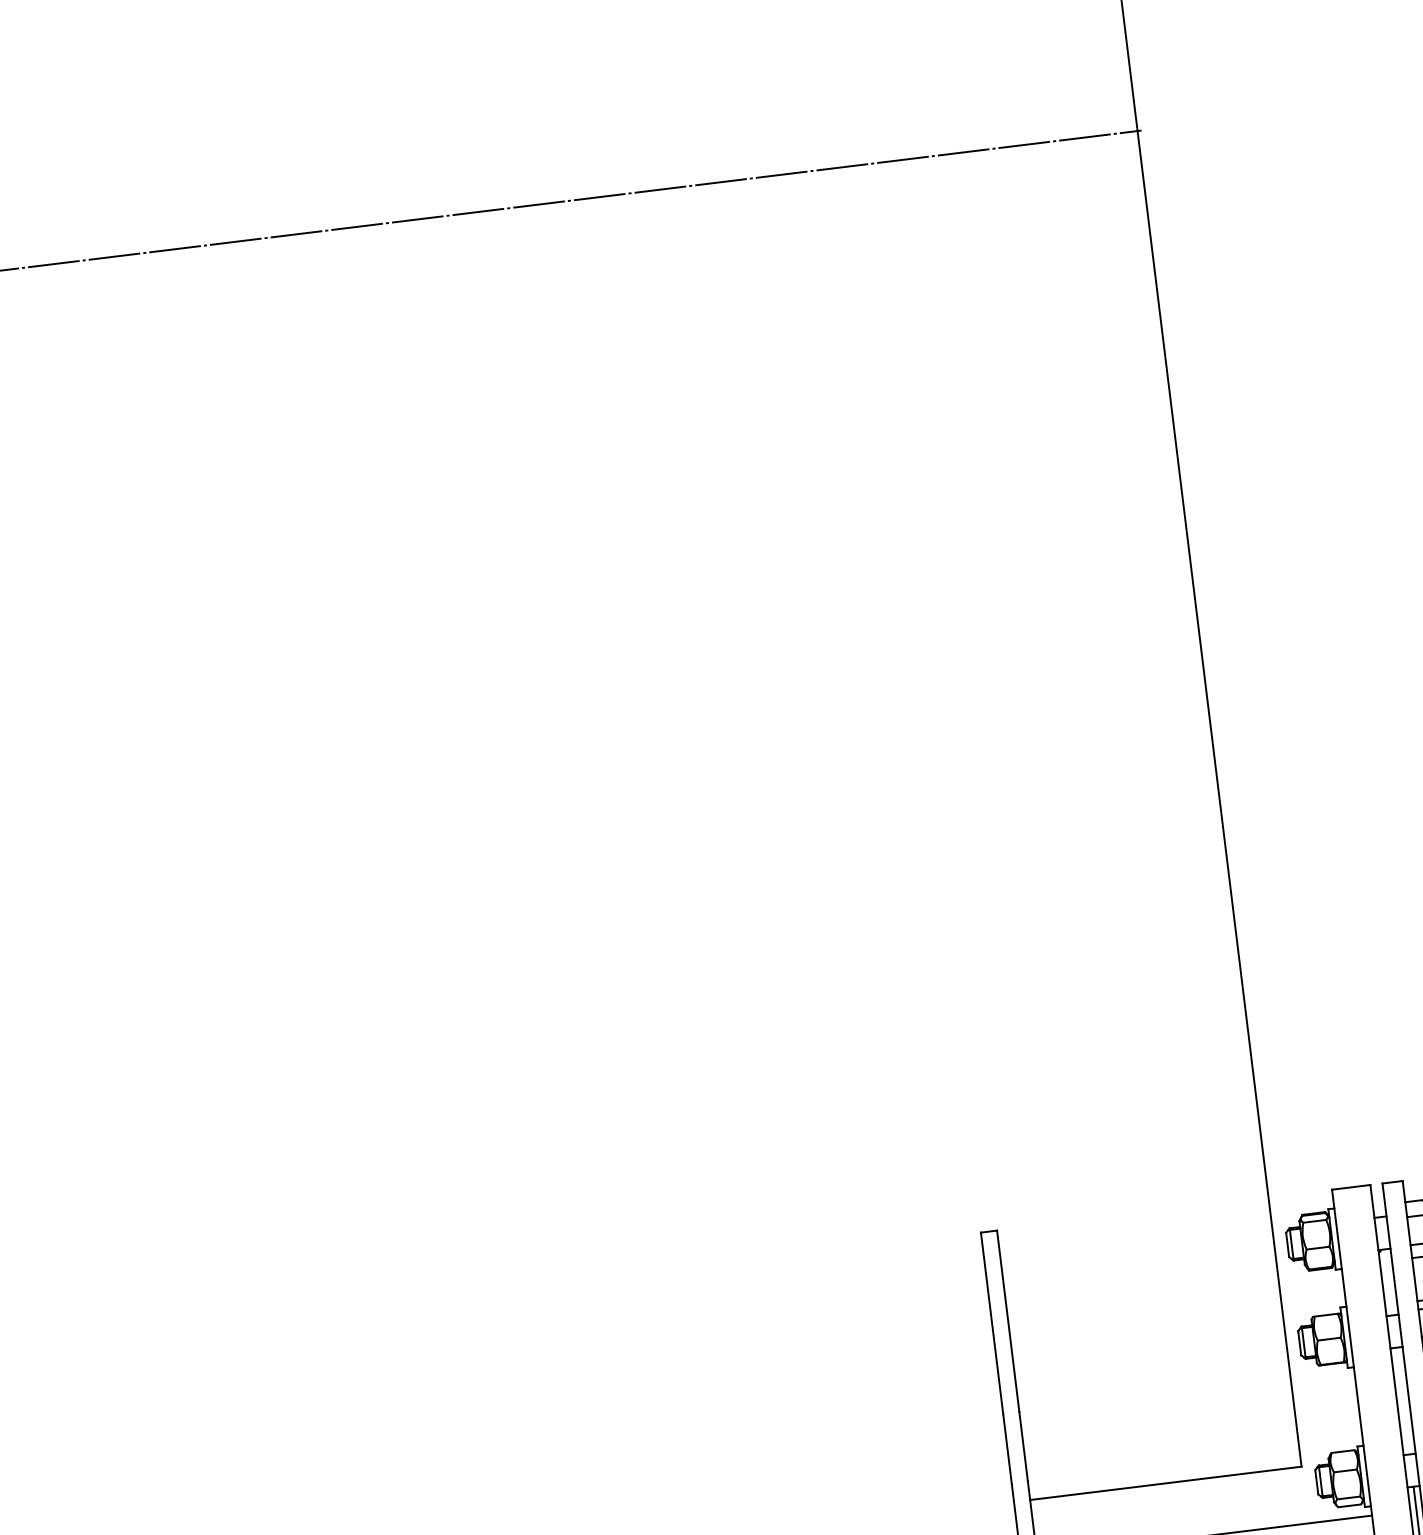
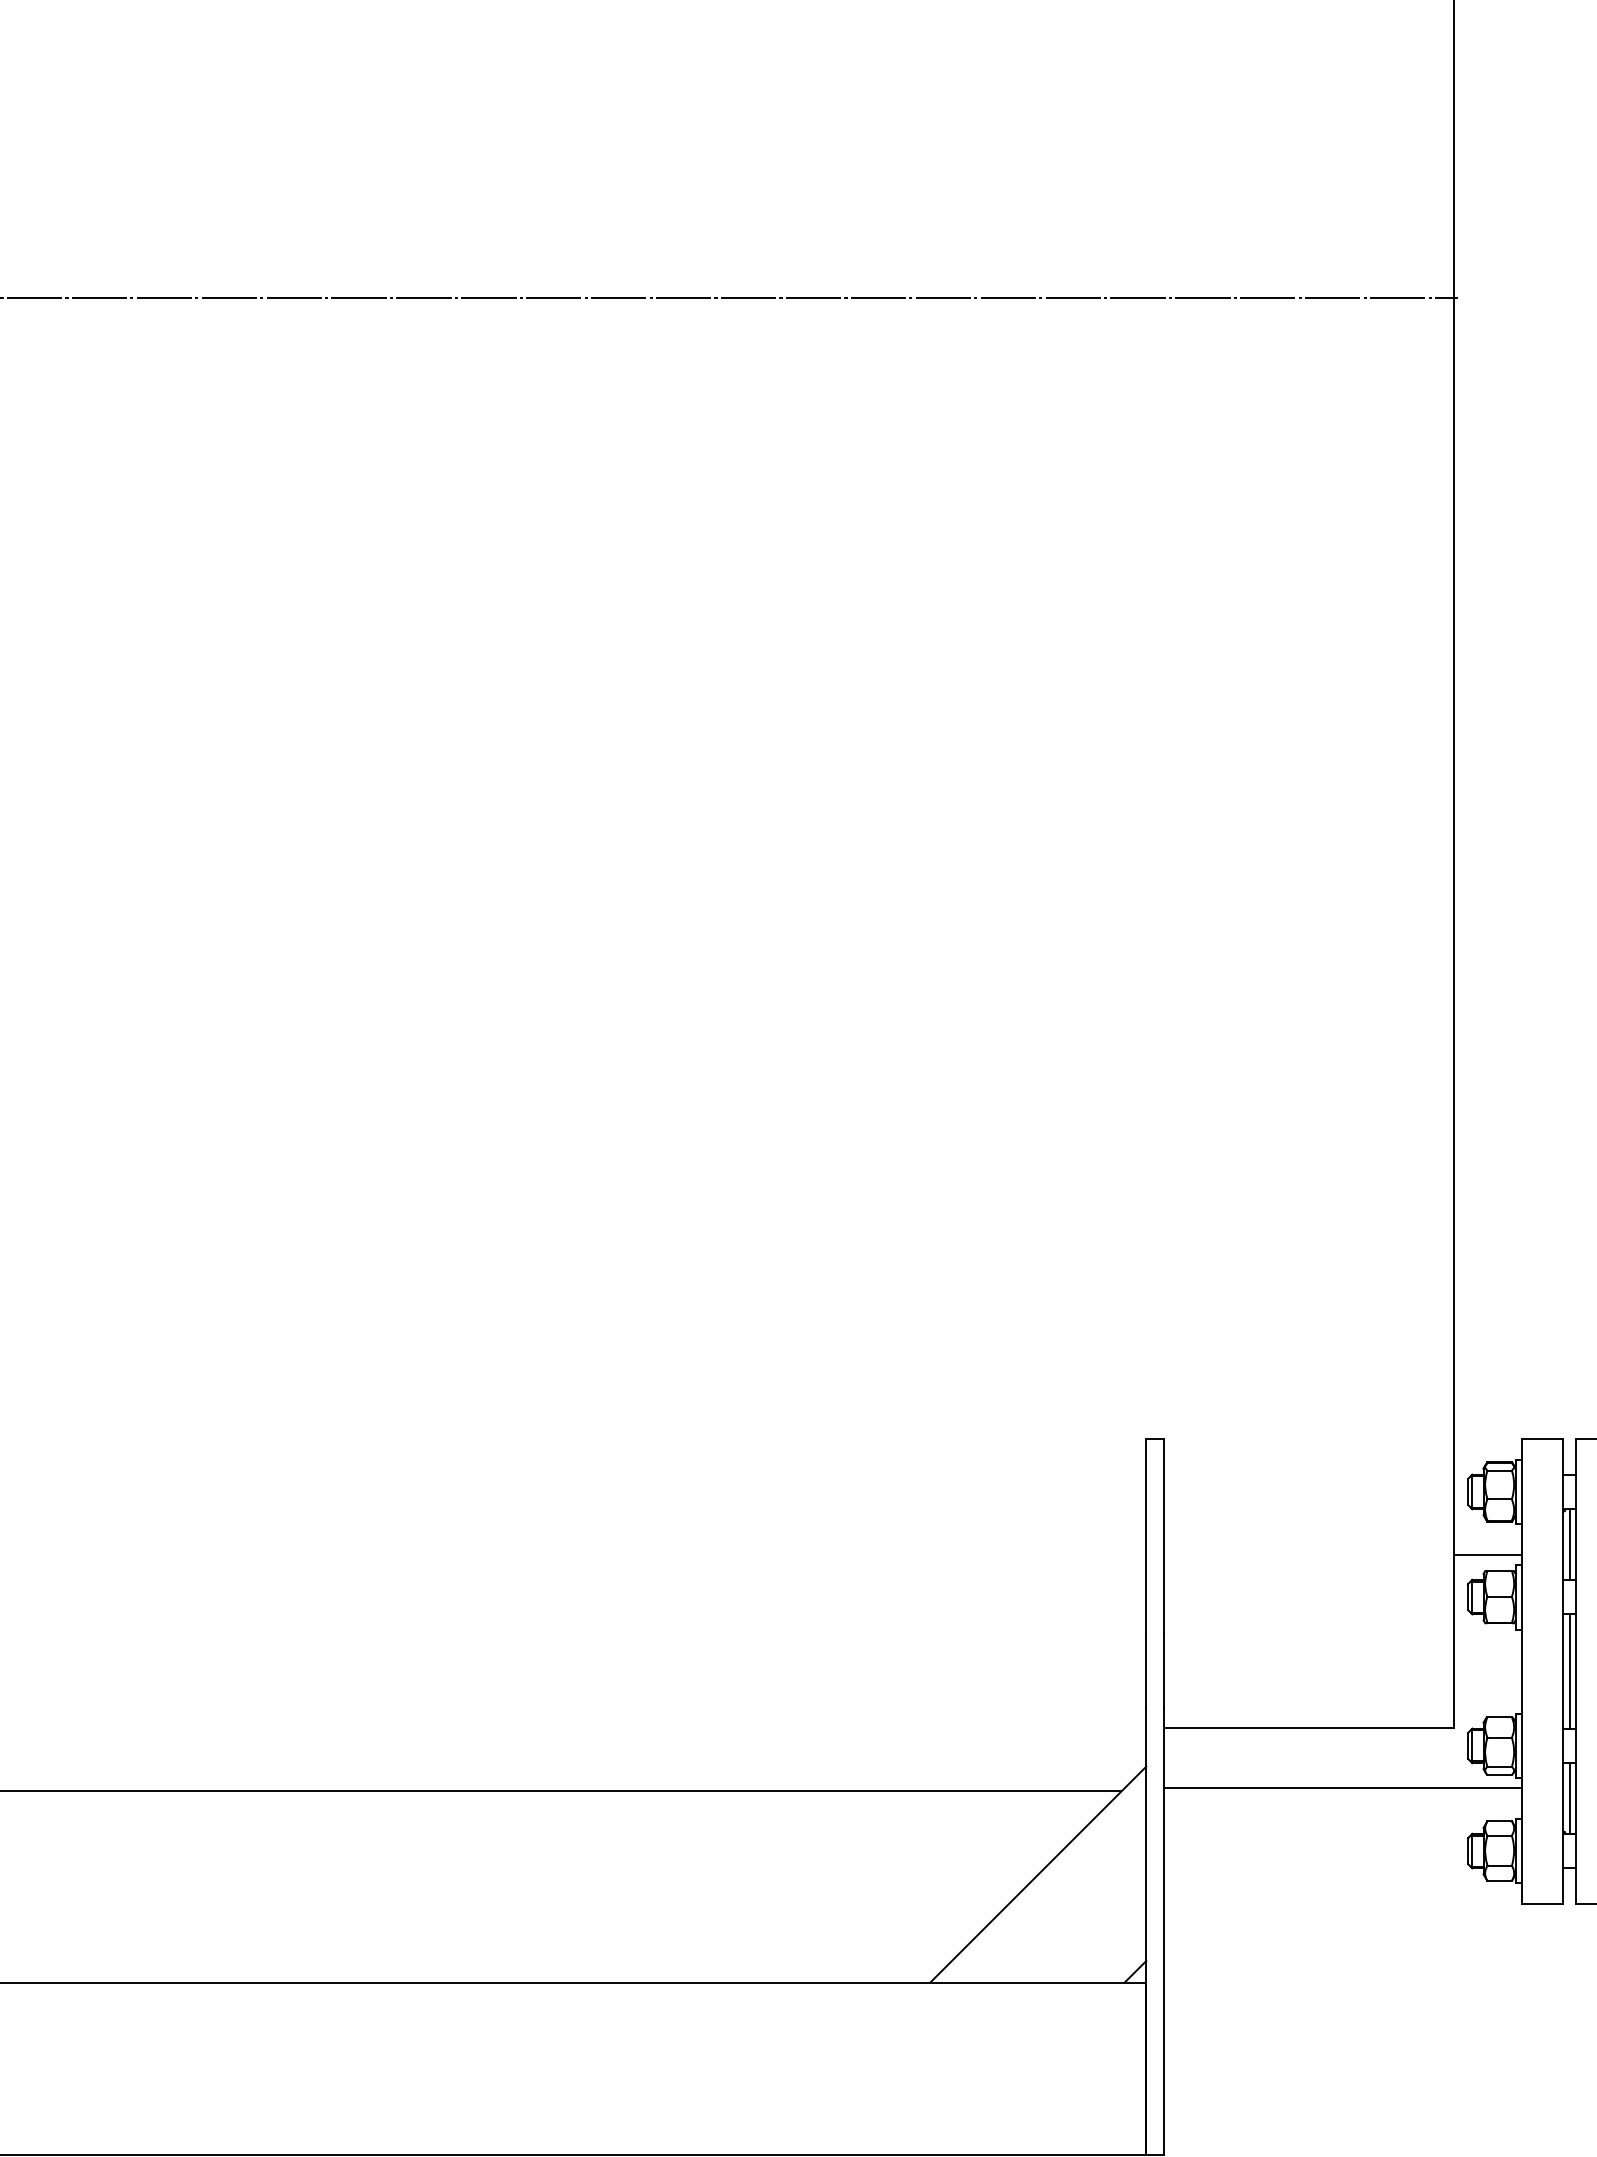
line: (1388, 1282) -> (1569, 1544), added
line: (1314, 1301) -> (1488, 1555), added
line: (1403, 1401) -> (1569, 1671), added

